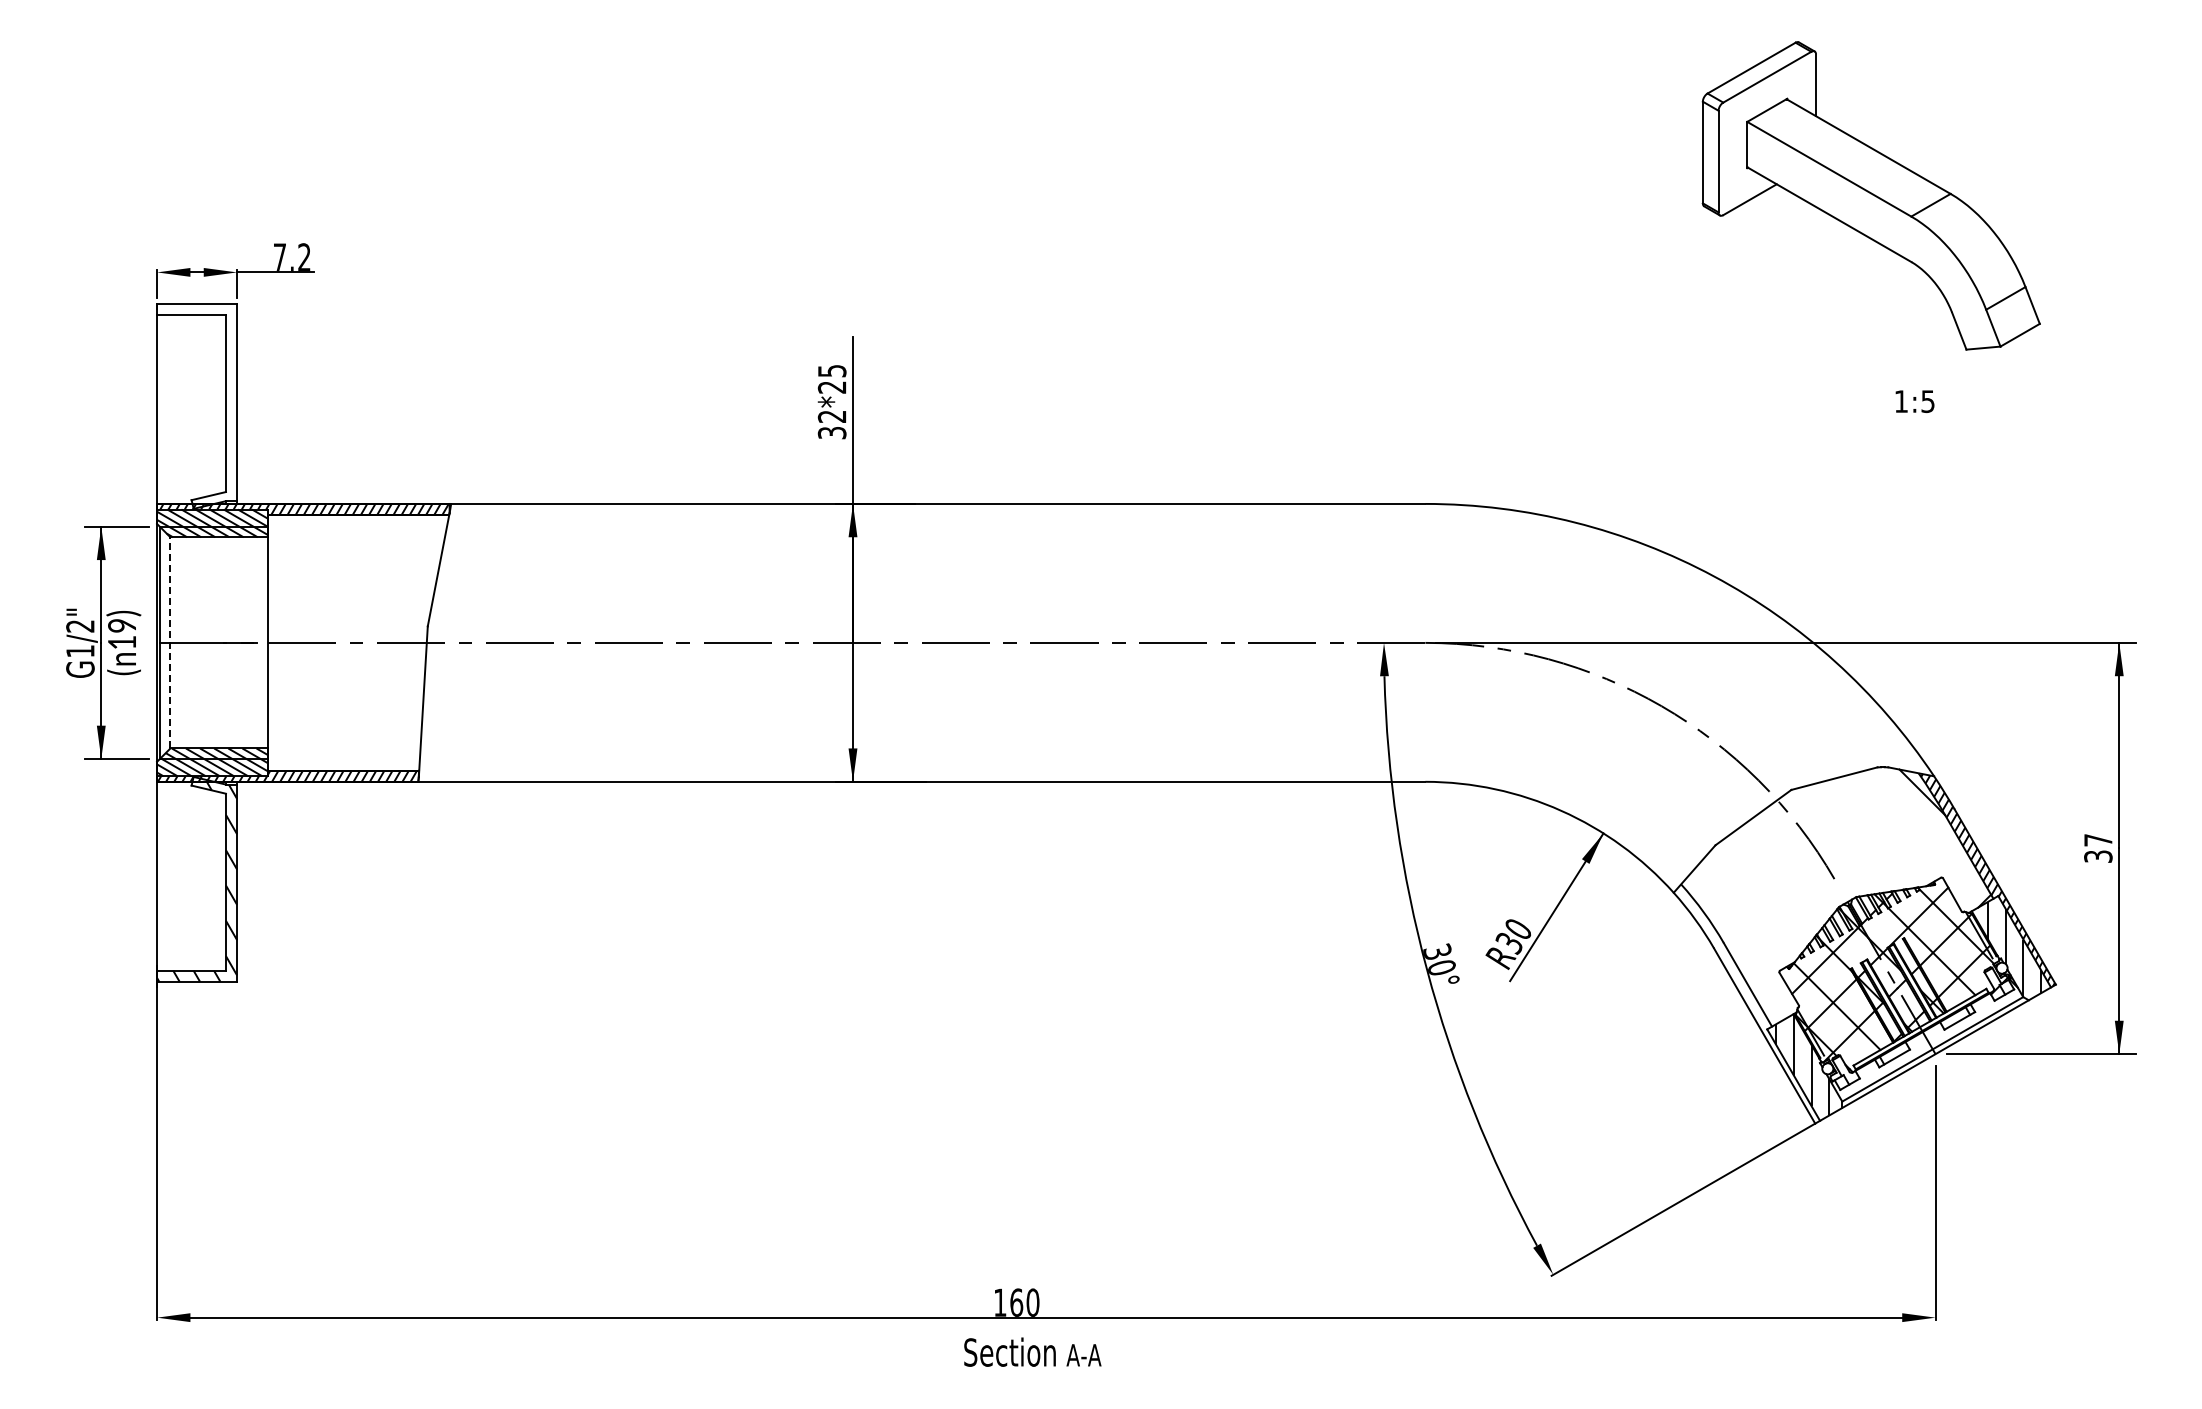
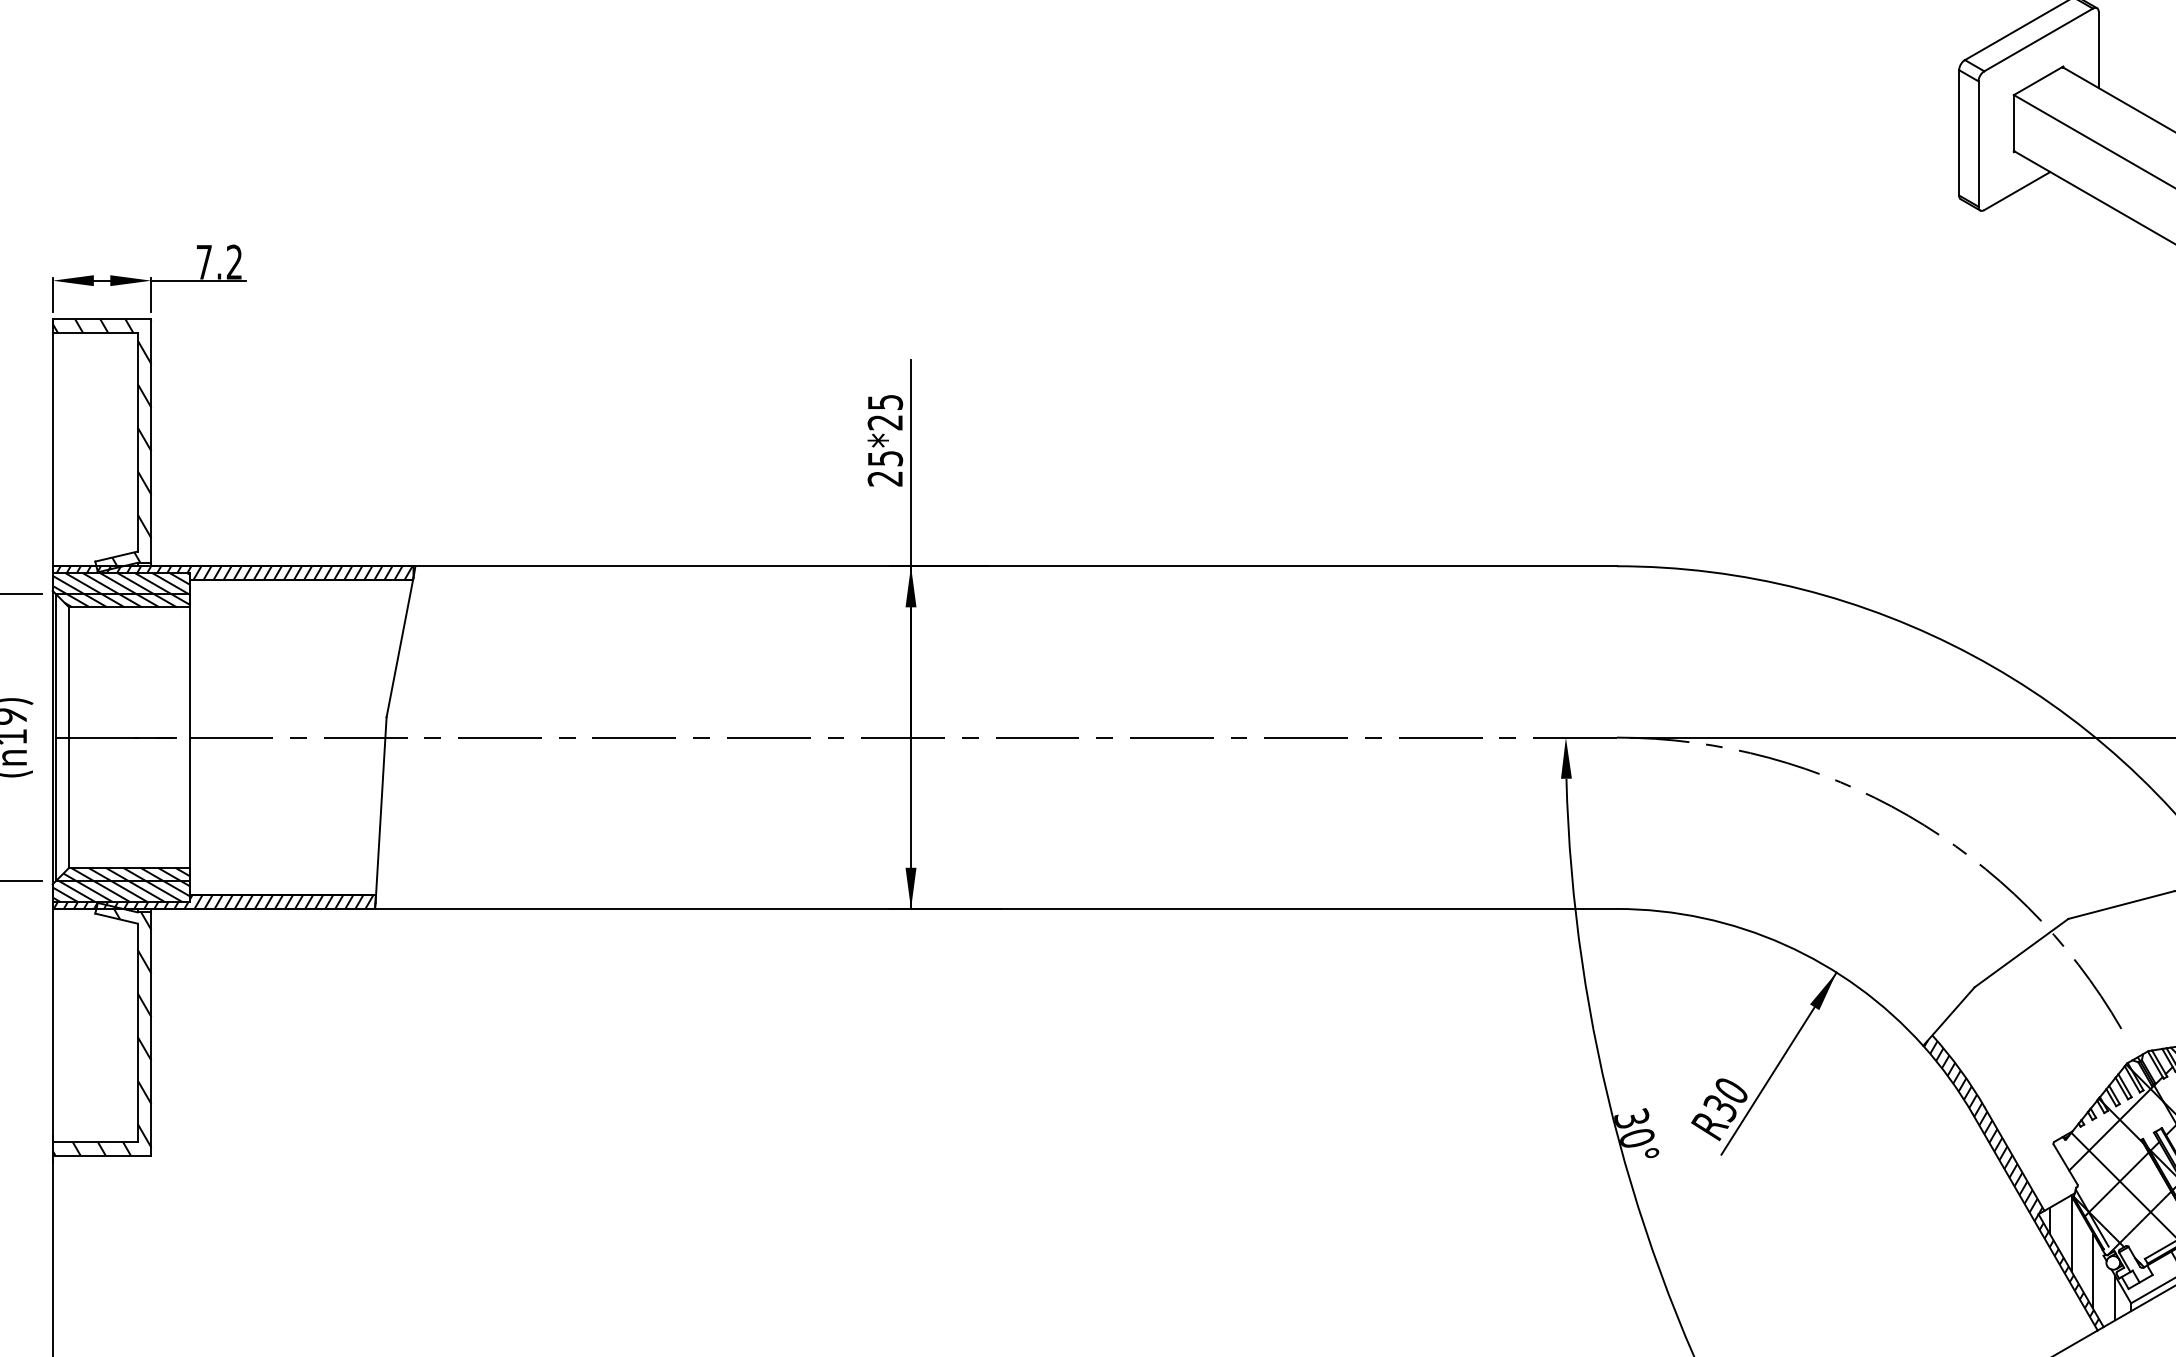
hatch: (197, 403) -> (102, 442), added
text: (831, 424) -> (884, 468), 32*25 -> 25*25
line: (170, 642) -> (69, 737), dashed -> solid
hatch: (1745, 1003) -> (2011, 1182), added

